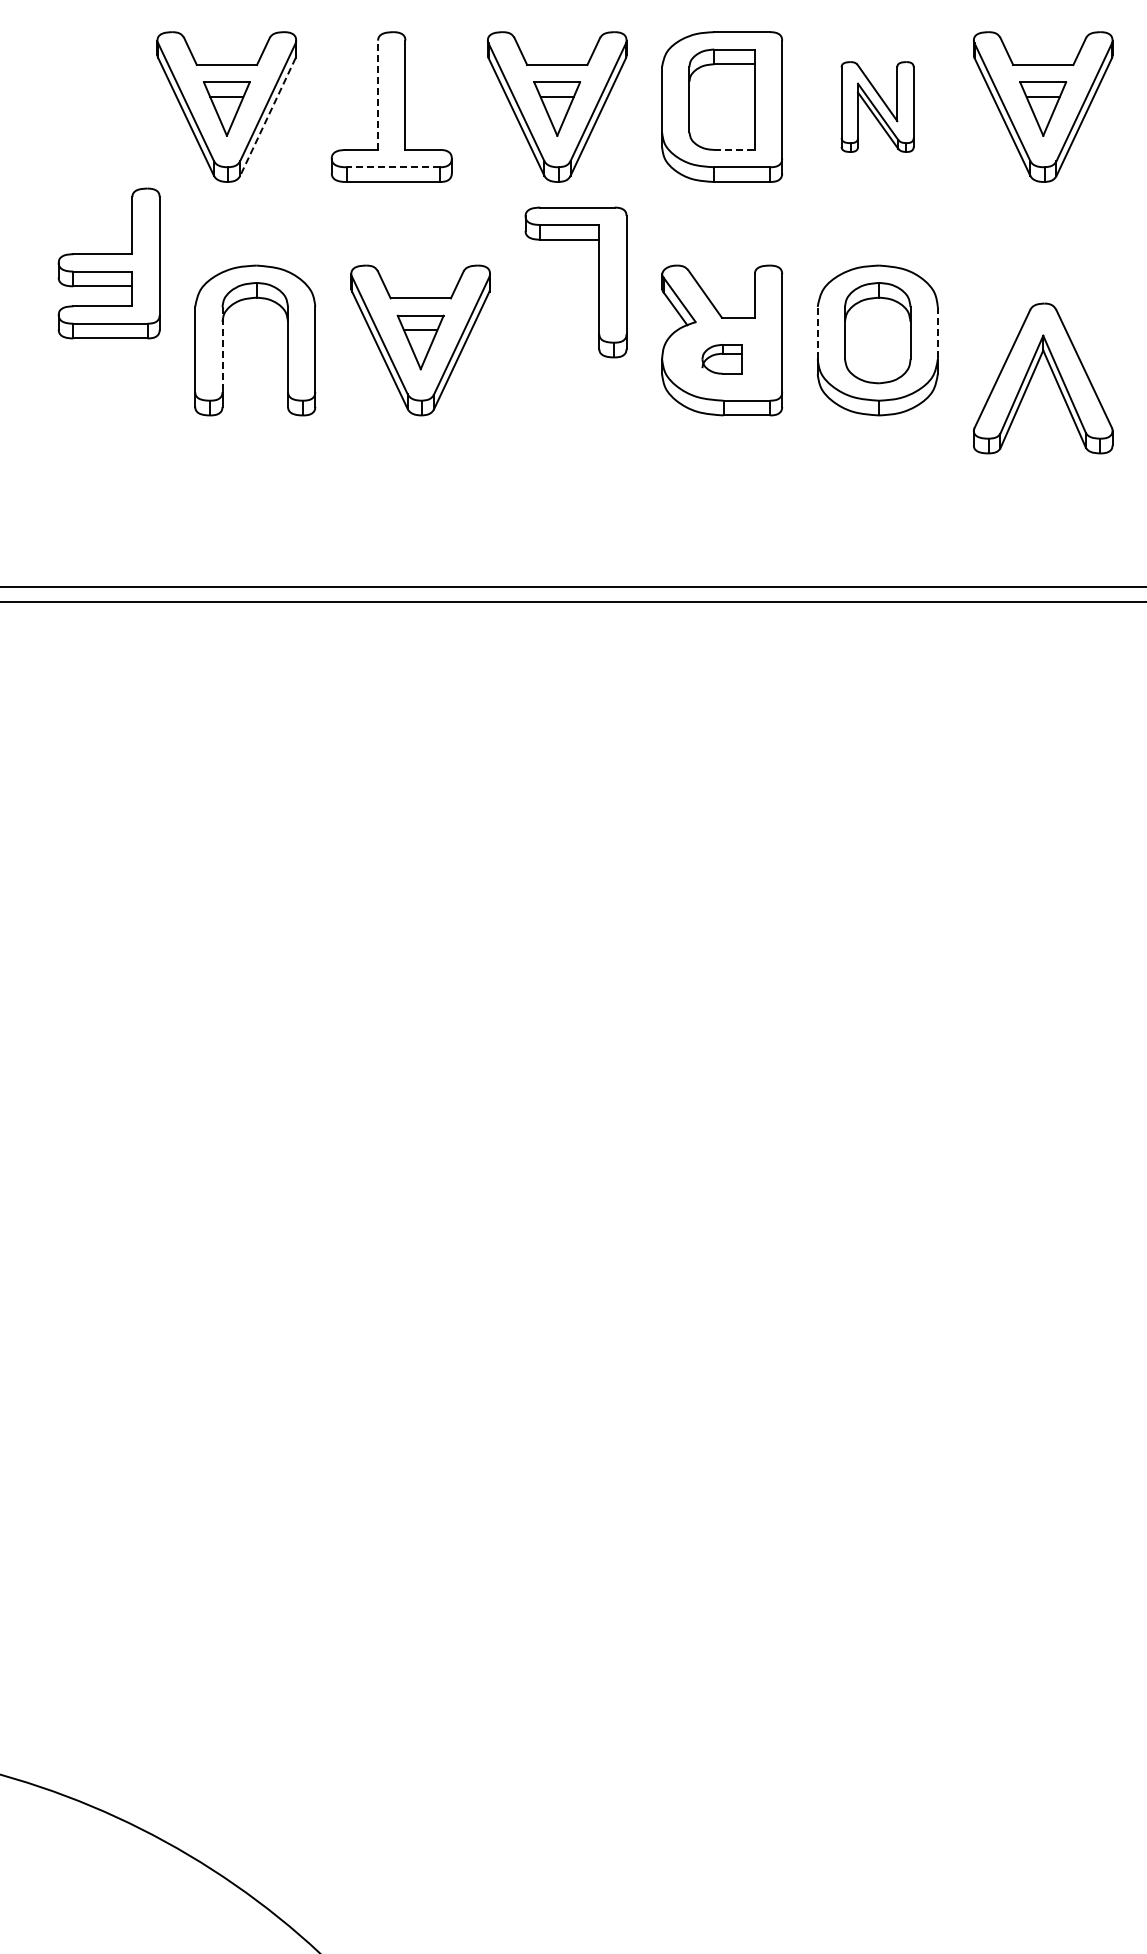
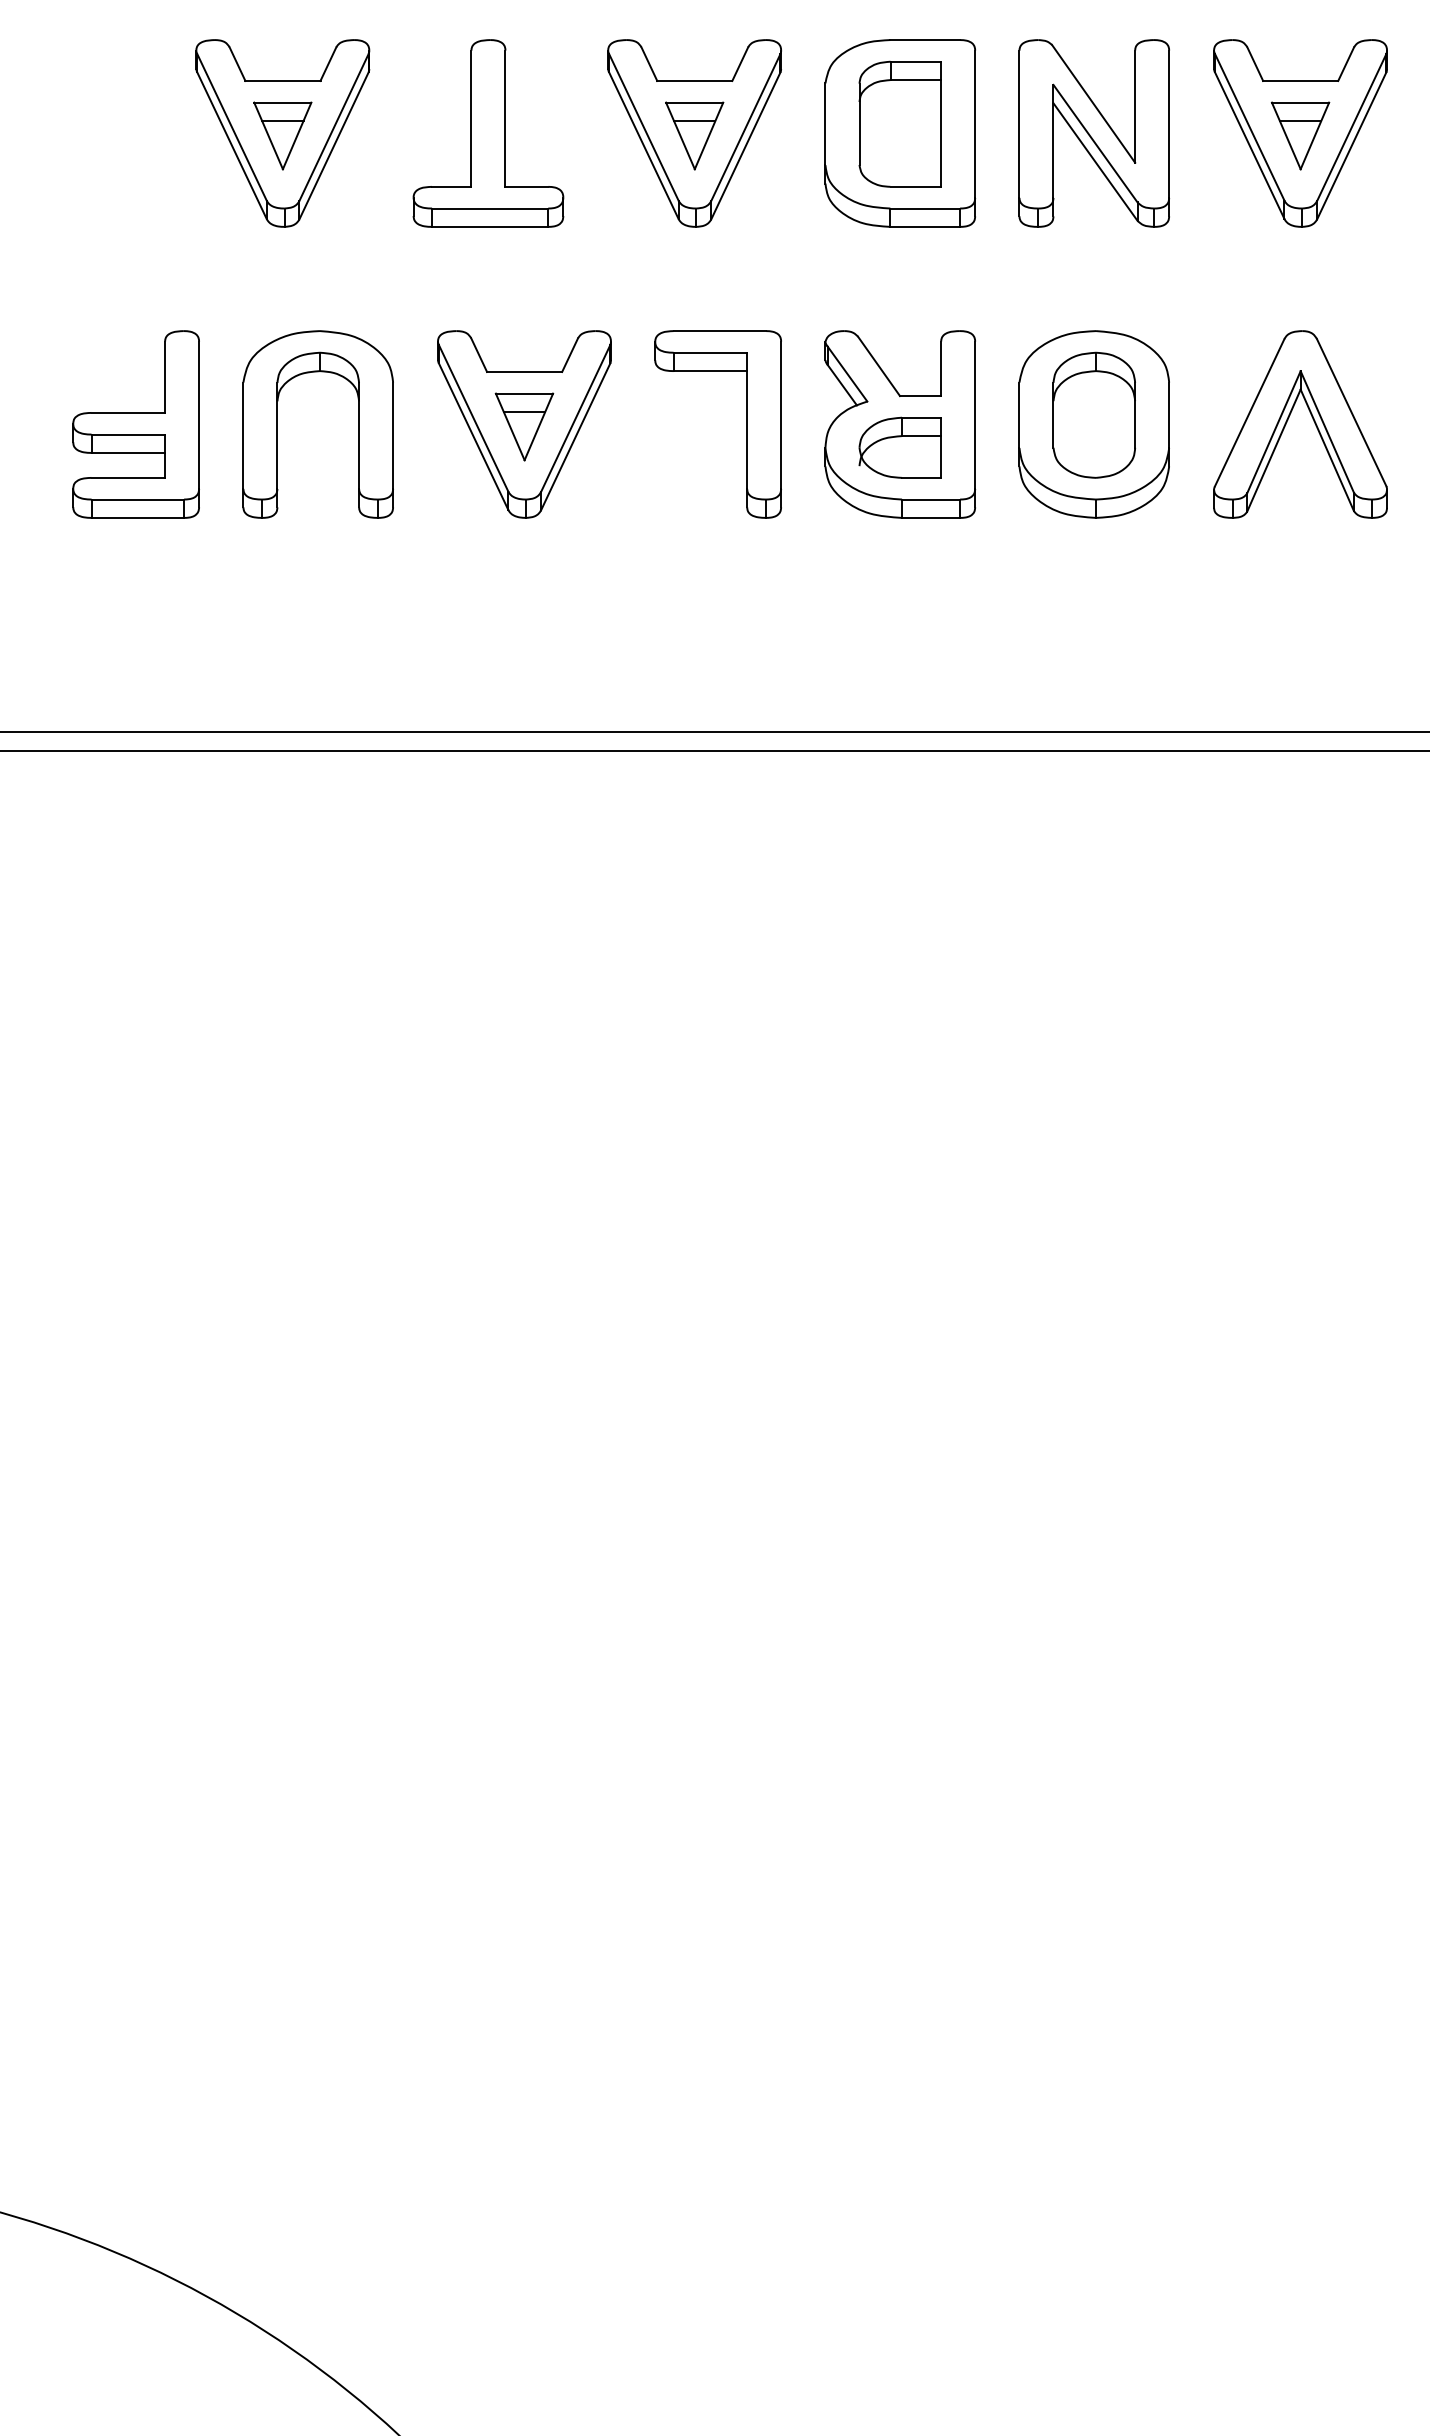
line: (378, 95) -> (471, 119), dashed -> solid
part: (877, 106) -> (1093, 132), size x1.67
line: (267, 117) -> (333, 146), dashed -> solid
line: (735, 149) -> (916, 186), dashed -> solid
line: (393, 167) -> (490, 208), dashed -> solid
part: (108, 263) -> (135, 424), moved
part: (598, 282) -> (746, 424), moved
line: (817, 332) -> (1019, 414), dashed -> solid
line: (937, 333) -> (1168, 415), dashed -> solid
line: (222, 349) -> (277, 435), dashed -> solid
part: (721, 359) -> (899, 448), size x1.67
part: (1052, 374) -> (1312, 419), moved

